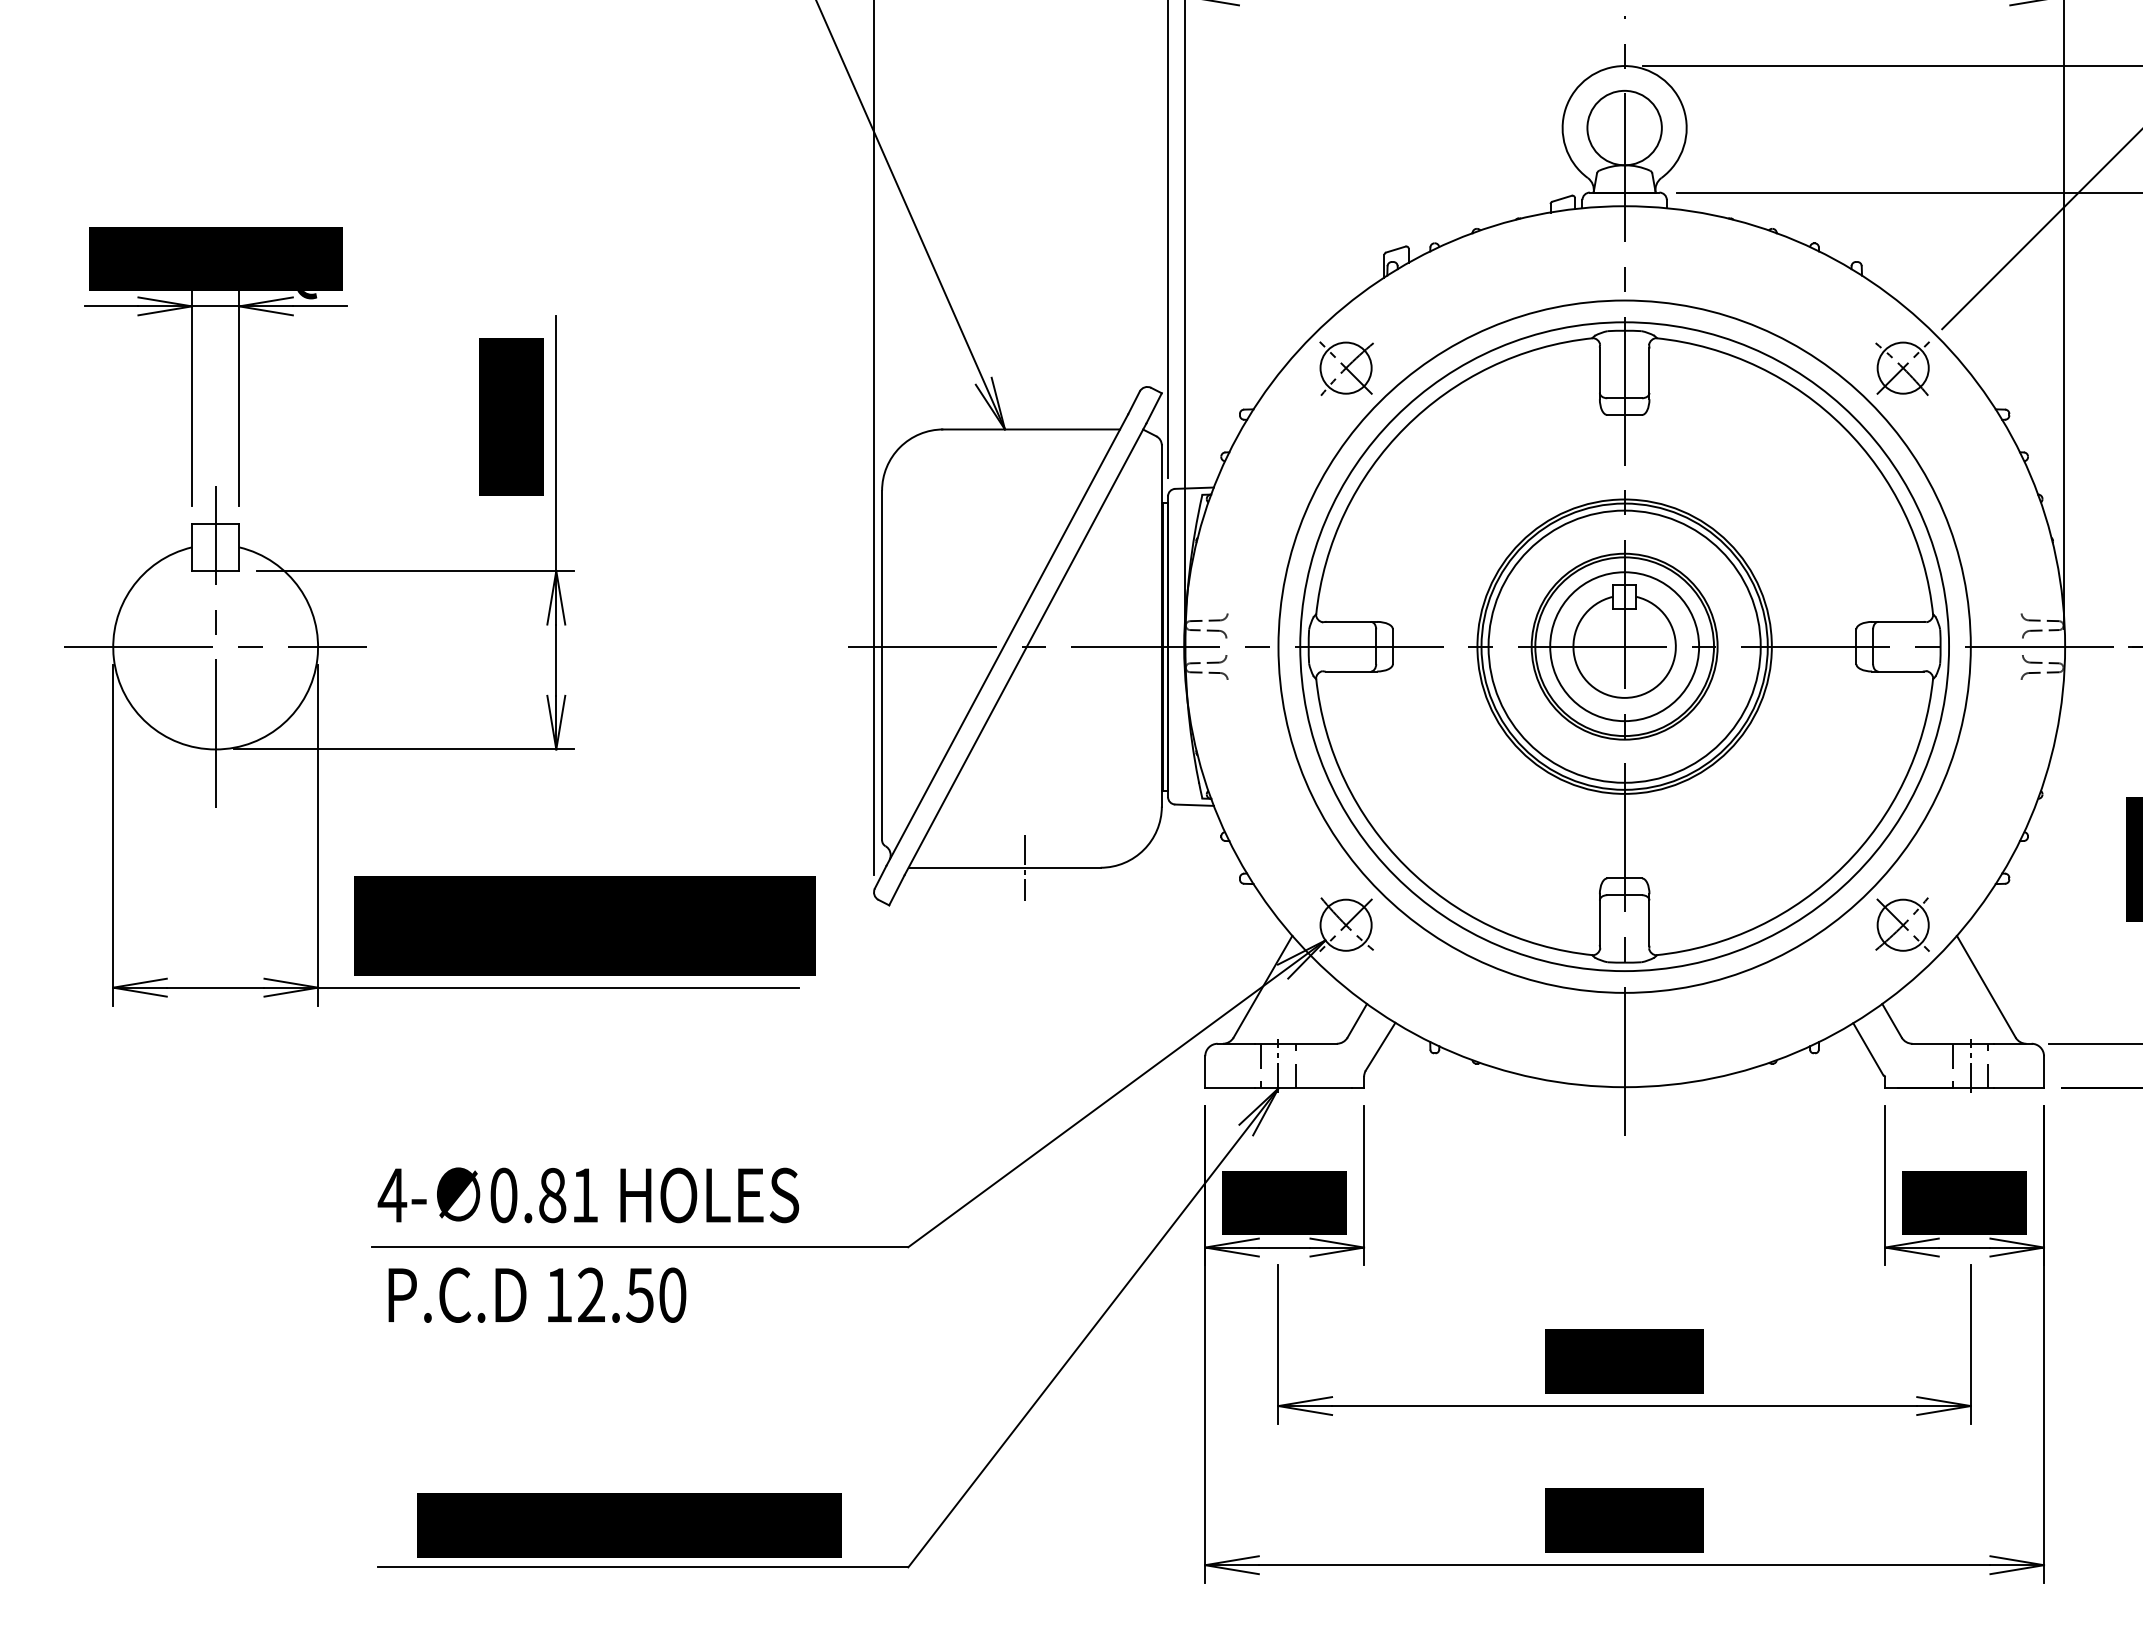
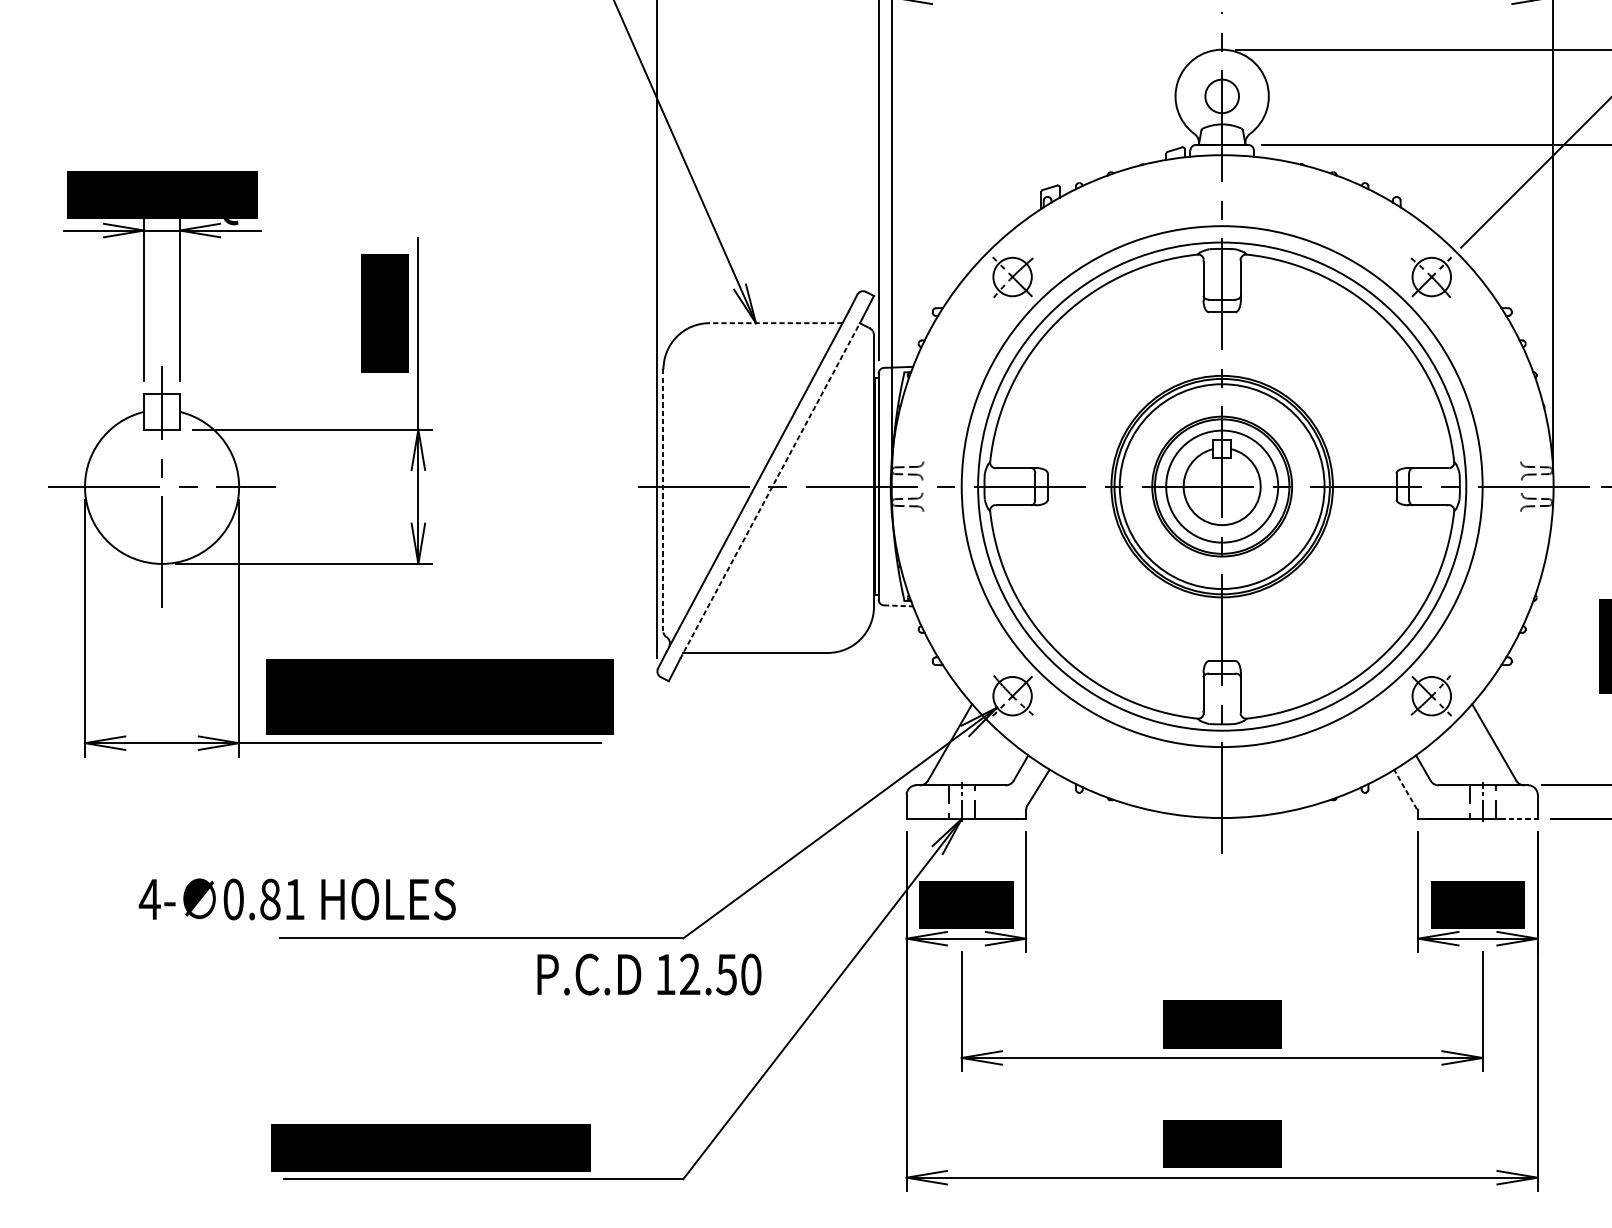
circle: (1624, 127) -> (1222, 95), size x0.6
line: (1030, 429) -> (775, 323), solid -> dashed
line: (1025, 649) -> (771, 488), solid -> dashed
line: (882, 665) -> (663, 500), solid -> dashed
line: (1195, 805) -> (899, 606), solid -> dashed
line: (1025, 867) -> (771, 652), removed
line: (1868, 1048) -> (1405, 788), solid -> dashed
line: (2019, 1088) -> (1519, 819), solid -> dashed
text: (588, 1195) -> (297, 899), moved
text: (537, 1294) -> (649, 974), moved
text: (629, 1525) -> (430, 1147), moved

